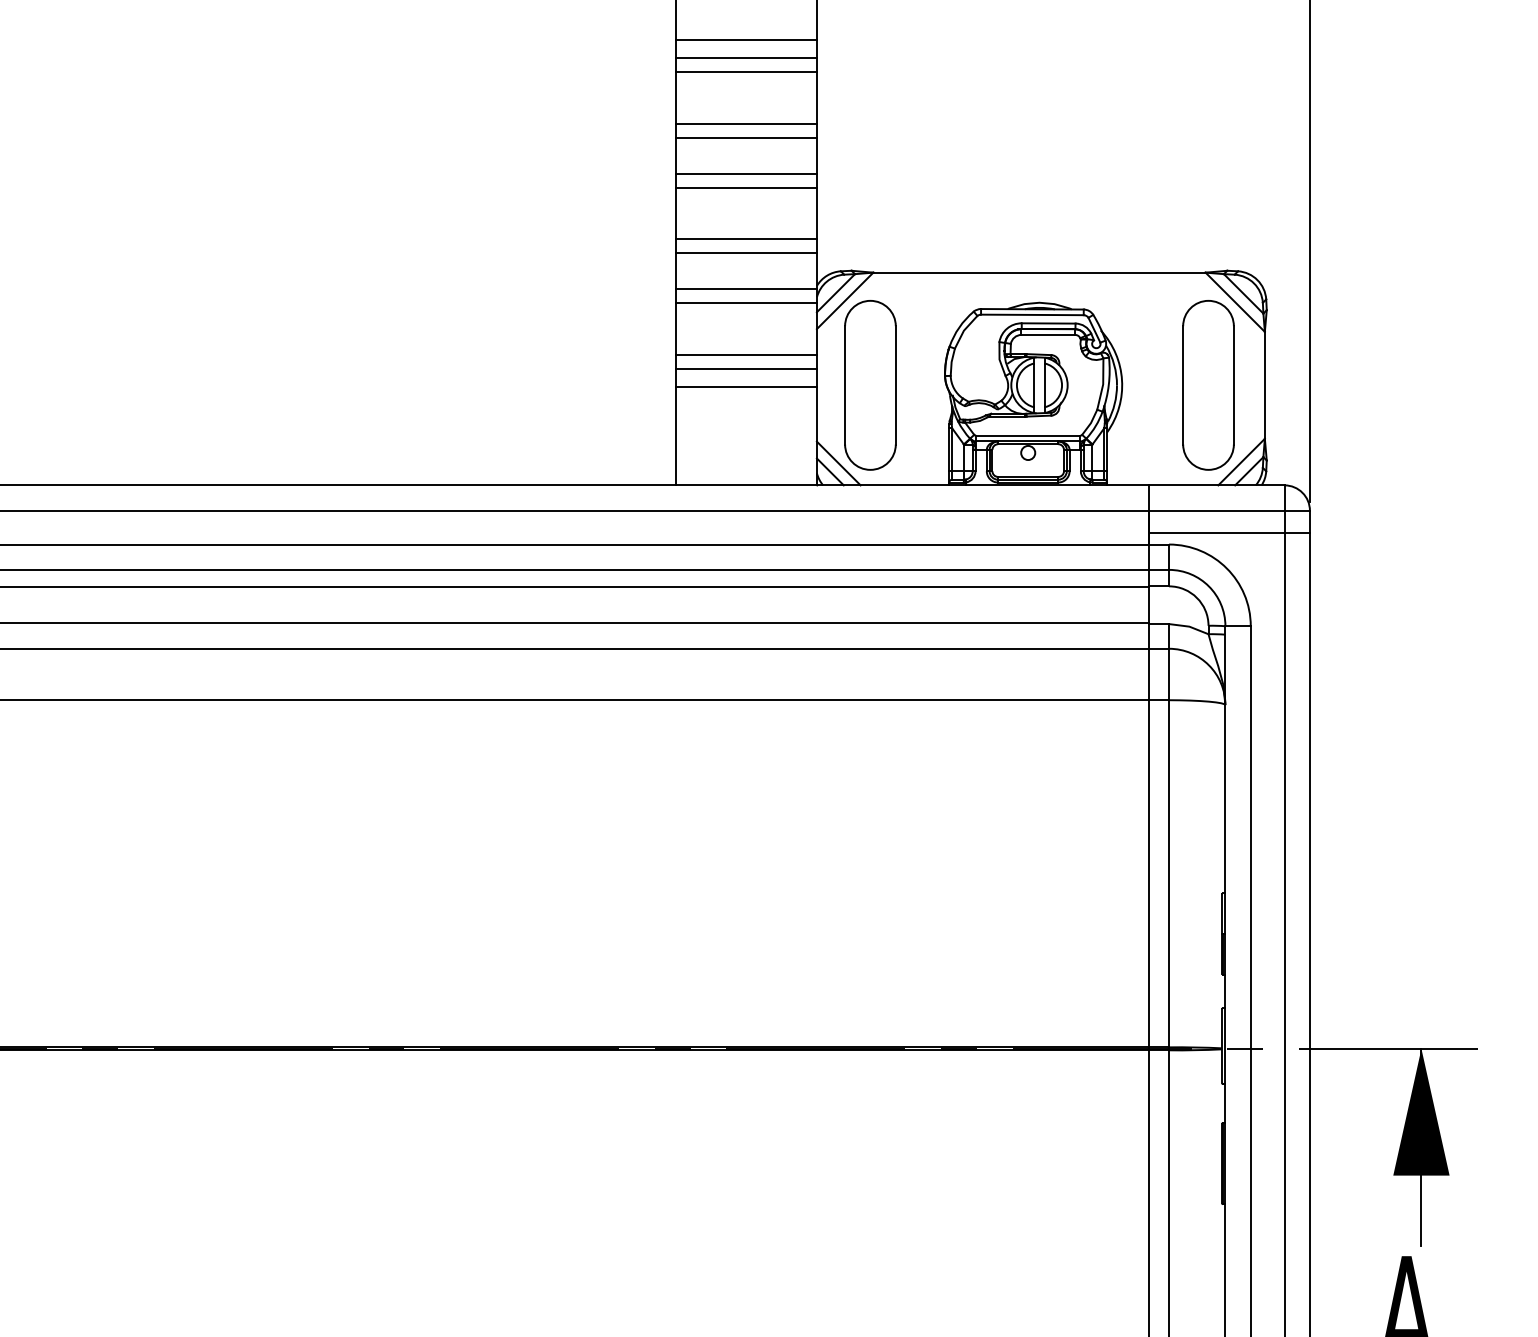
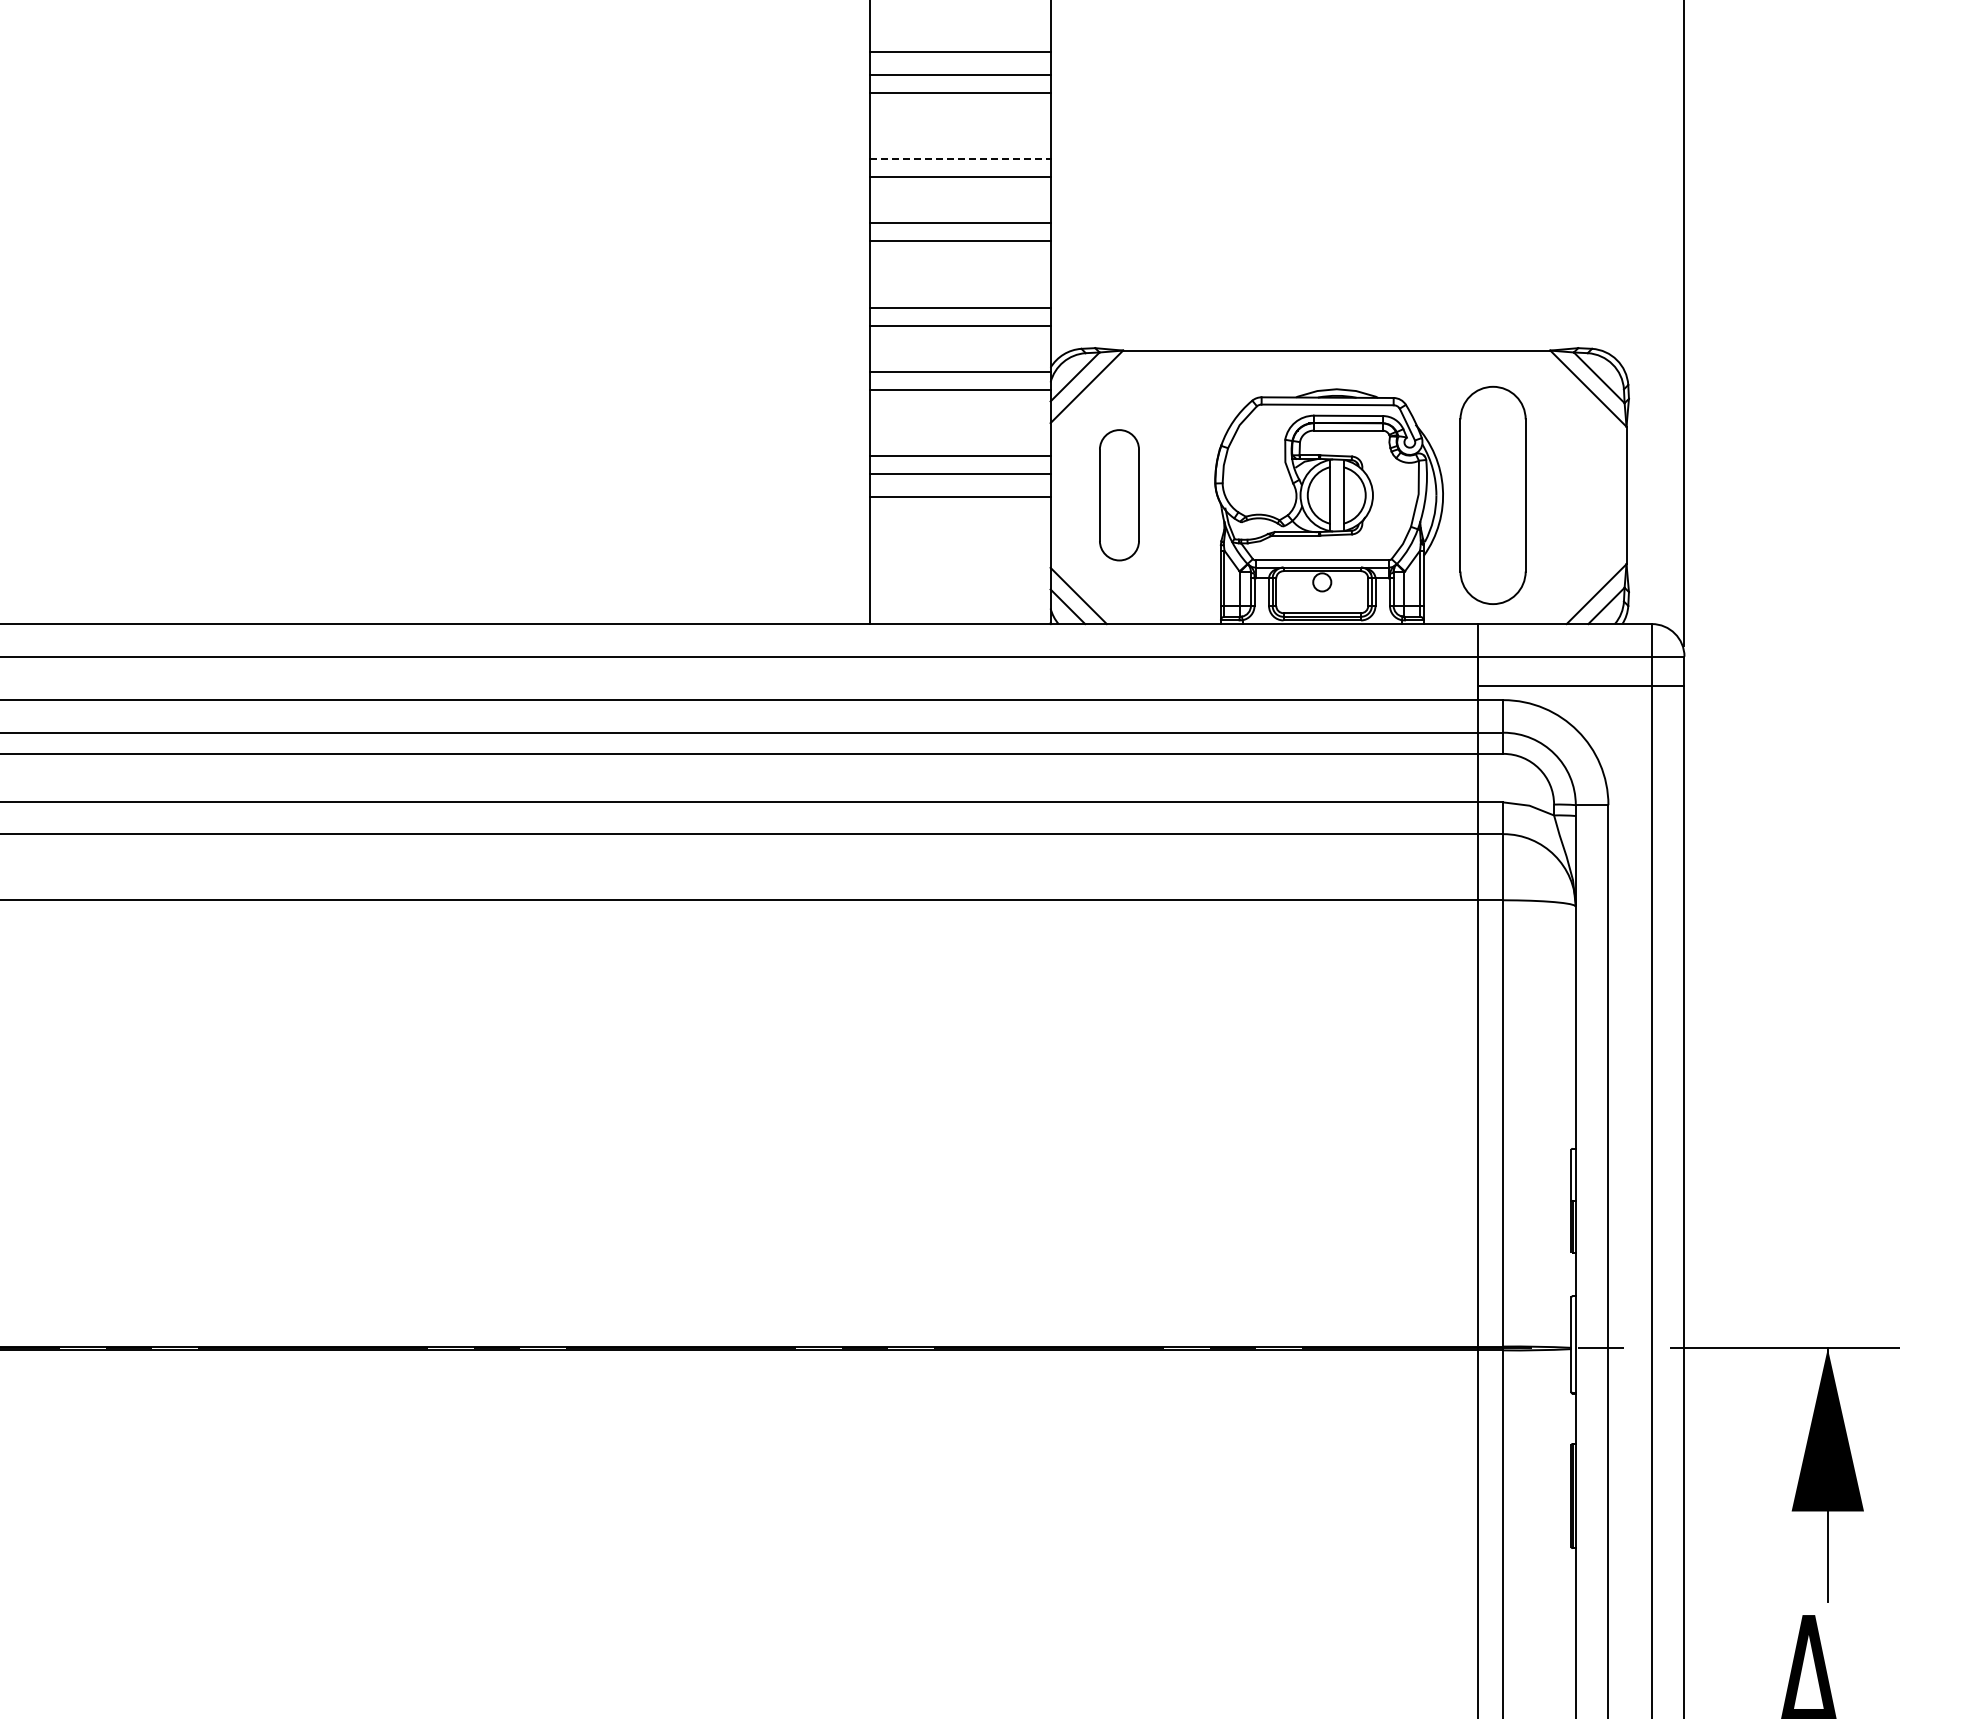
line: (746, 124) -> (960, 159), solid -> dashed
part: (870, 384) -> (1119, 494), size x0.6
part: (1208, 384) -> (1492, 494), moved

